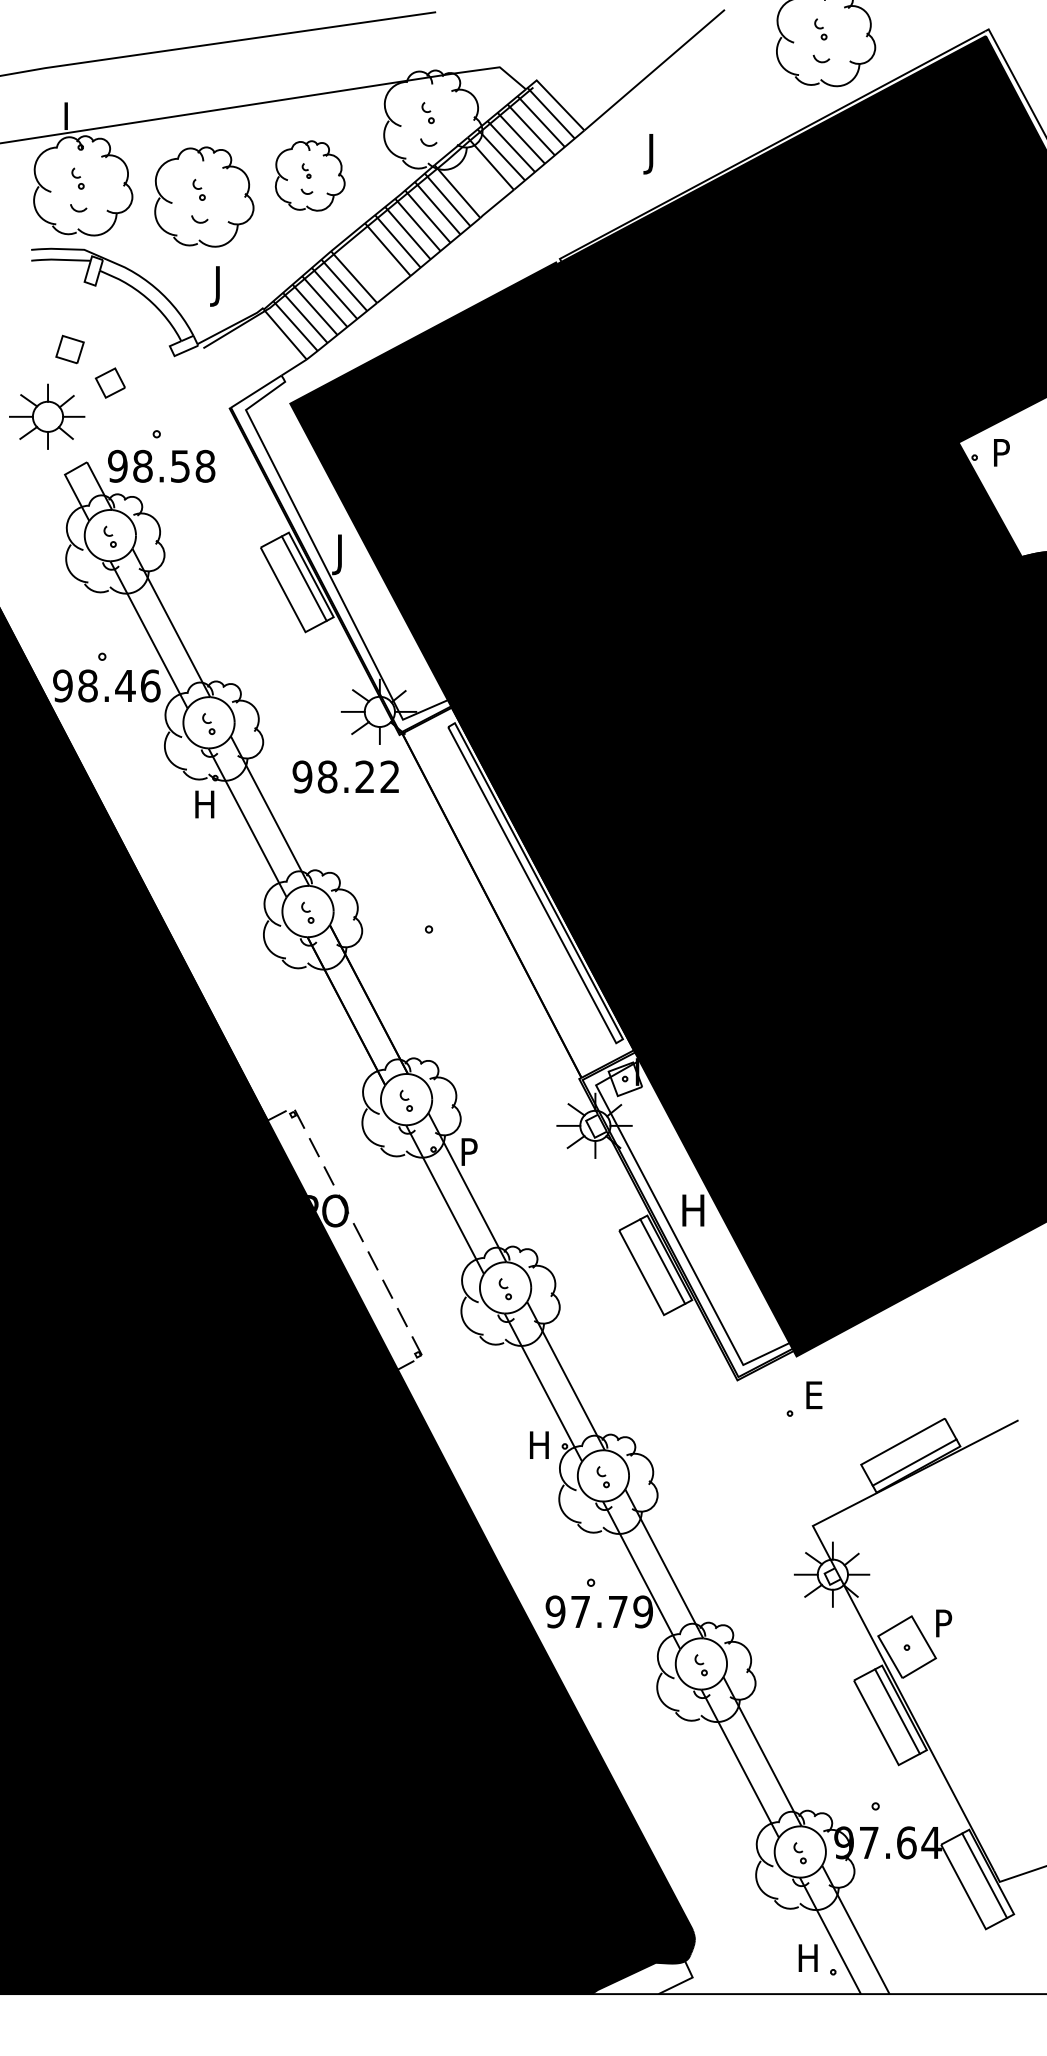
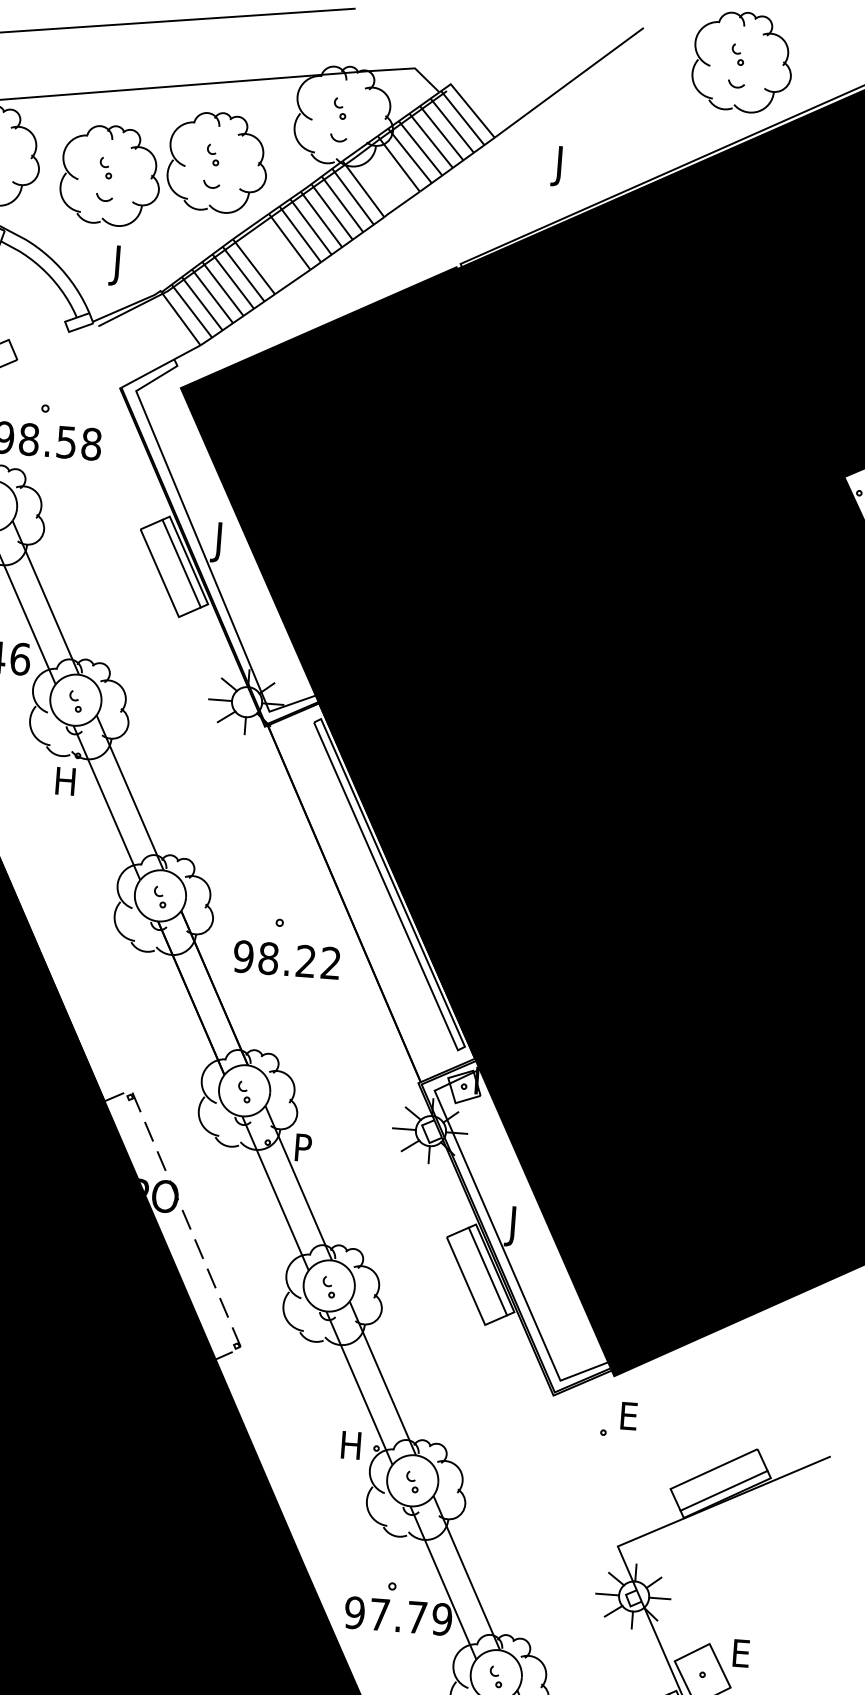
part: (310, 175) -> (218, 162), size x1.43
text: (345, 776) -> (286, 959), moved
text: (690, 1214) -> (519, 1226), H -> J
text: (945, 1623) -> (742, 1653), P -> E

